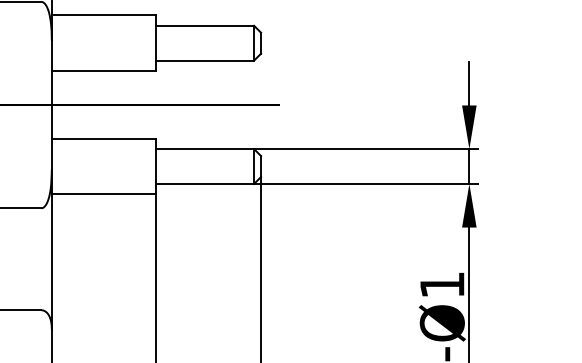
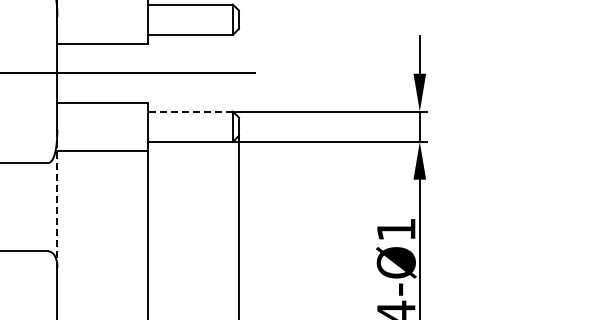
line: (205, 148) -> (190, 111), solid -> dashed
line: (51, 250) -> (57, 199), solid -> dashed

